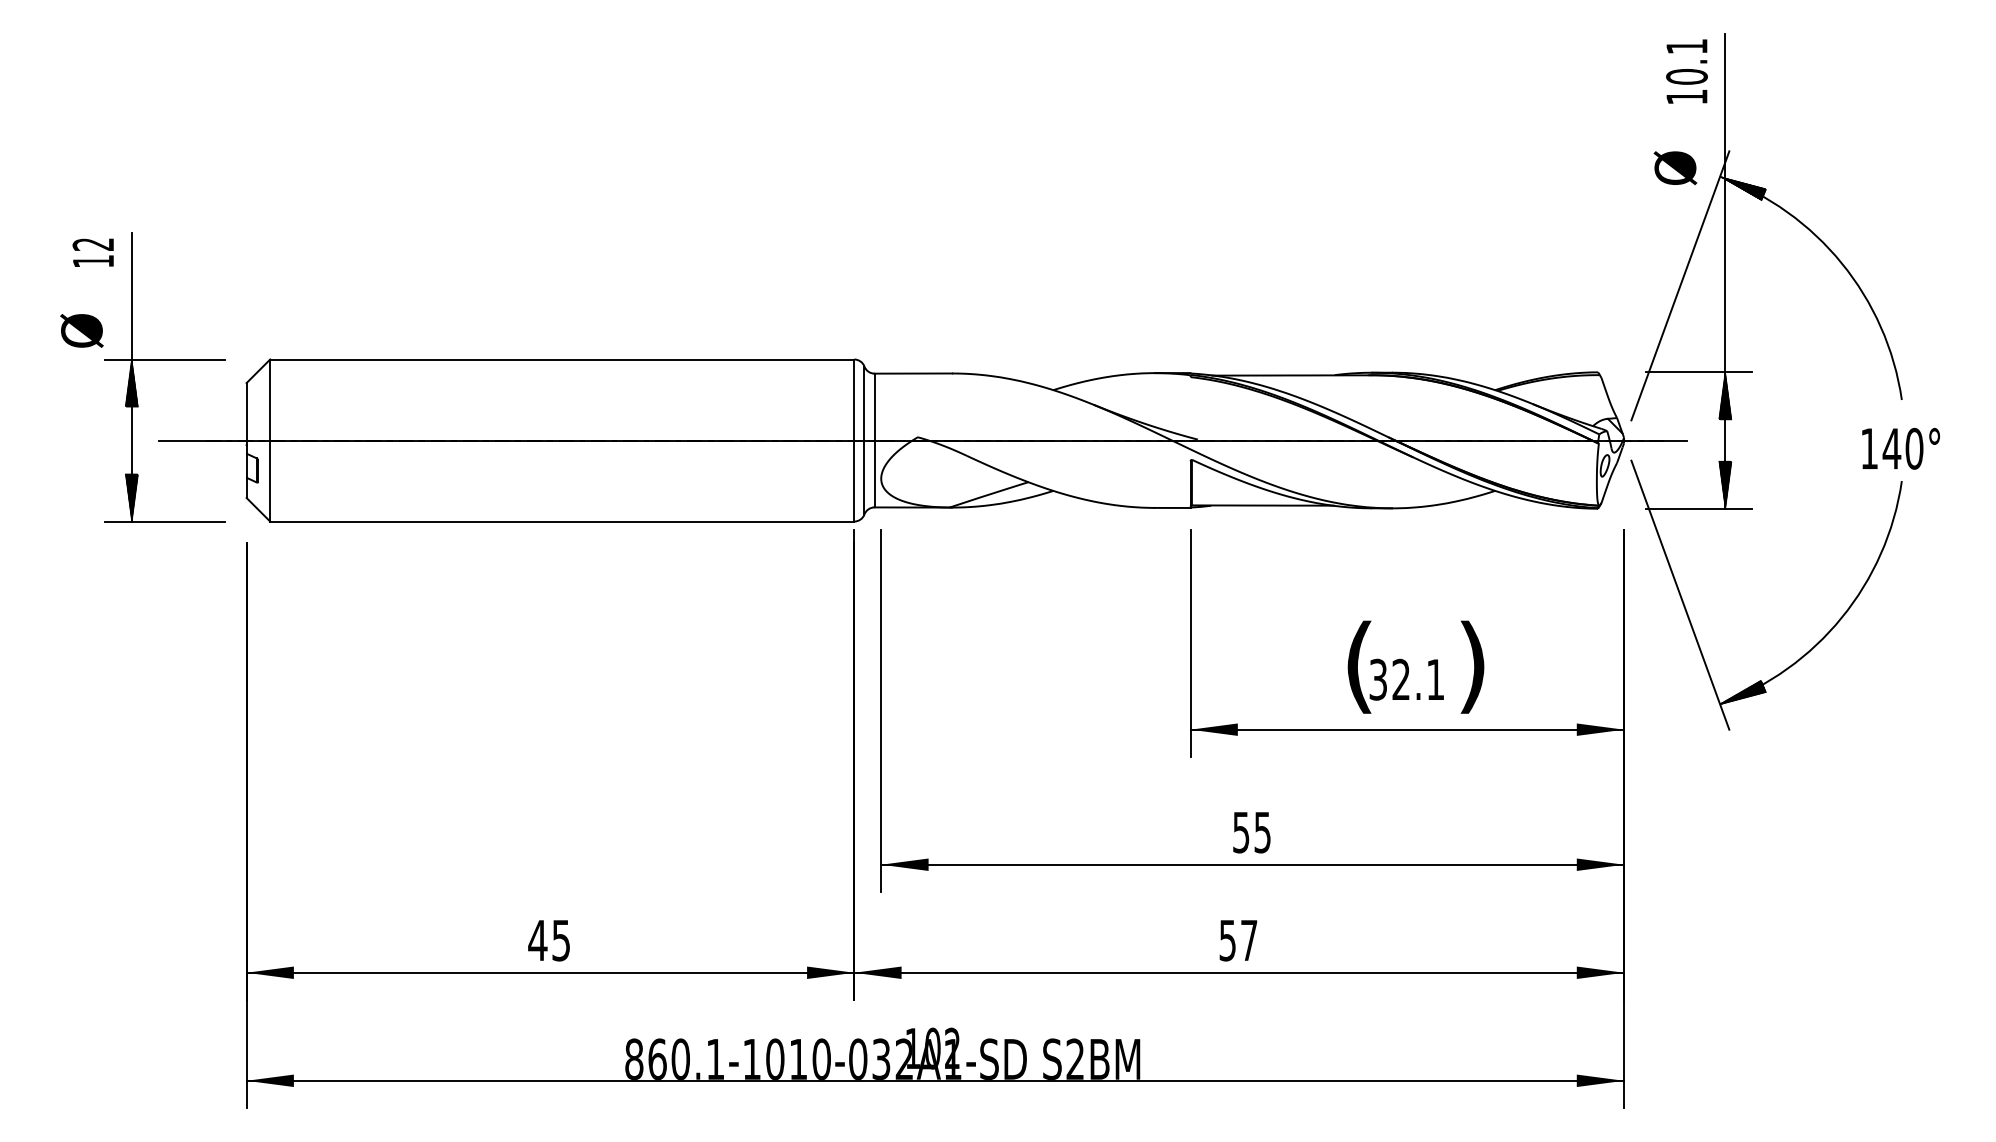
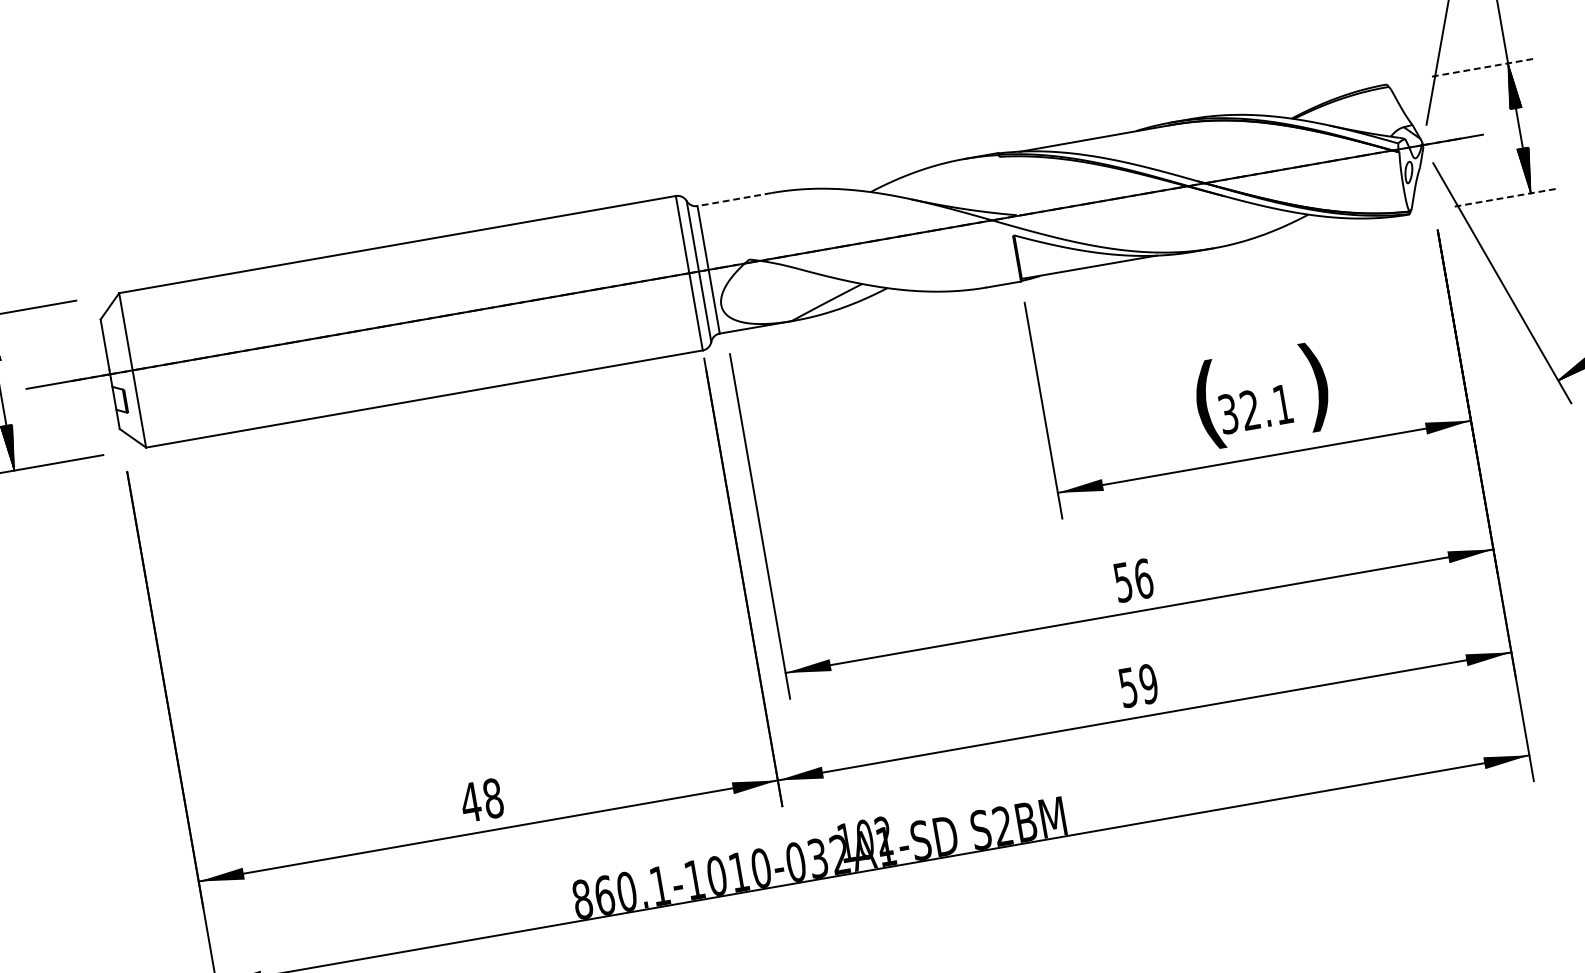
line: (1699, 372) -> (1483, 67), solid -> dashed
line: (913, 373) -> (734, 199), solid -> dashed
line: (1699, 508) -> (1506, 197), solid -> dashed
text: (1262, 832) -> (1143, 578), 55 -> 56
text: (561, 940) -> (493, 798), 45 -> 48
text: (1248, 940) -> (1148, 684), 57 -> 59

